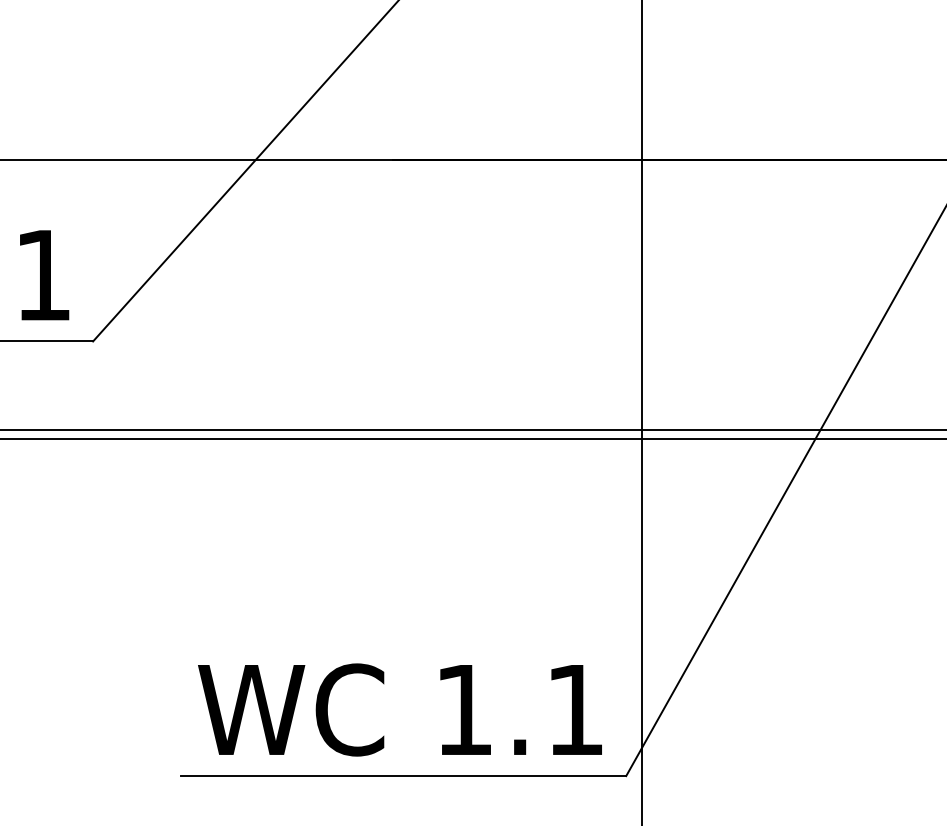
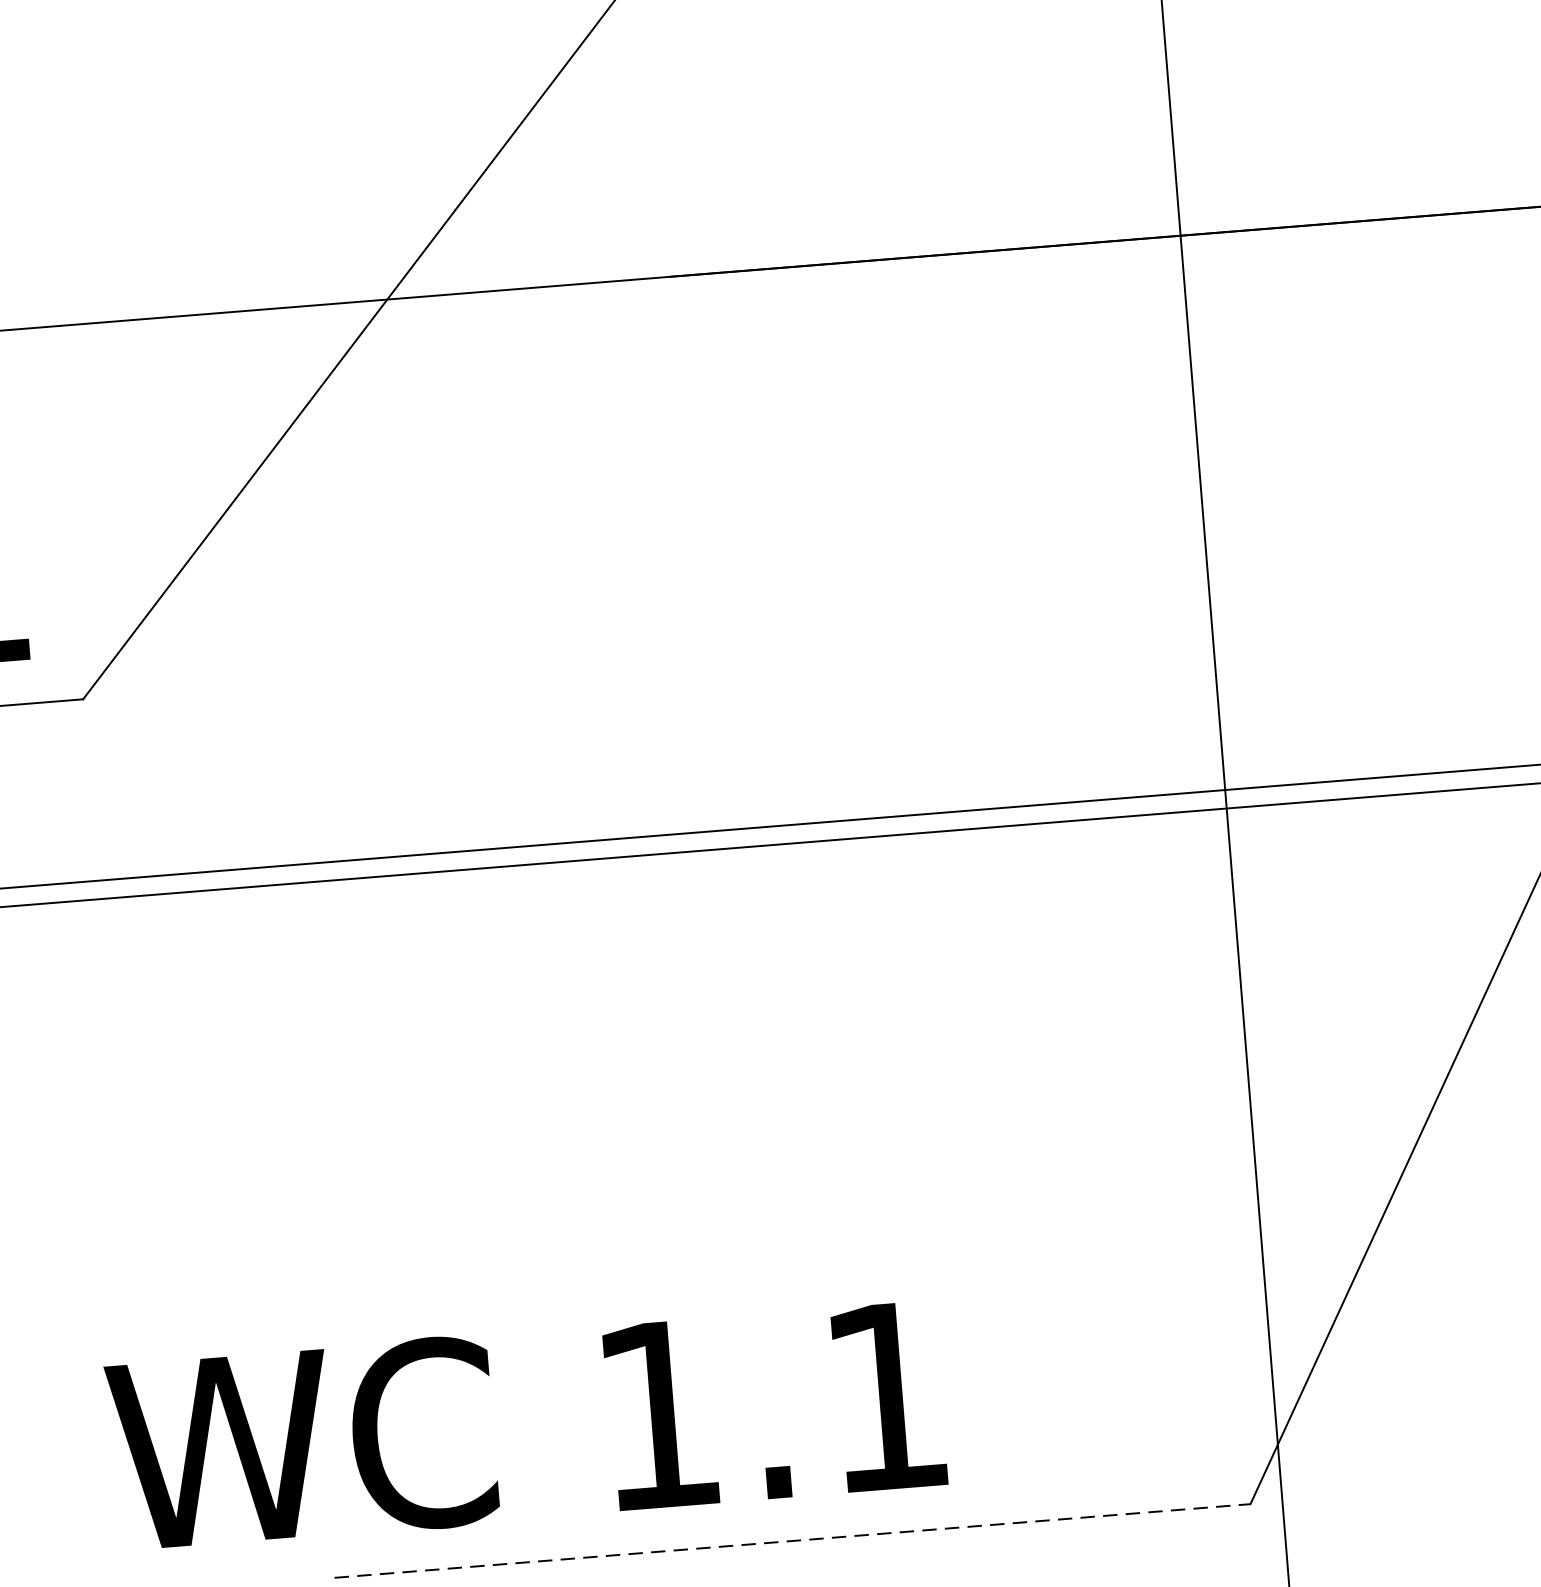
text: (399, 709) -> (524, 1424), moved
line: (403, 776) -> (792, 1541), solid -> dashed

